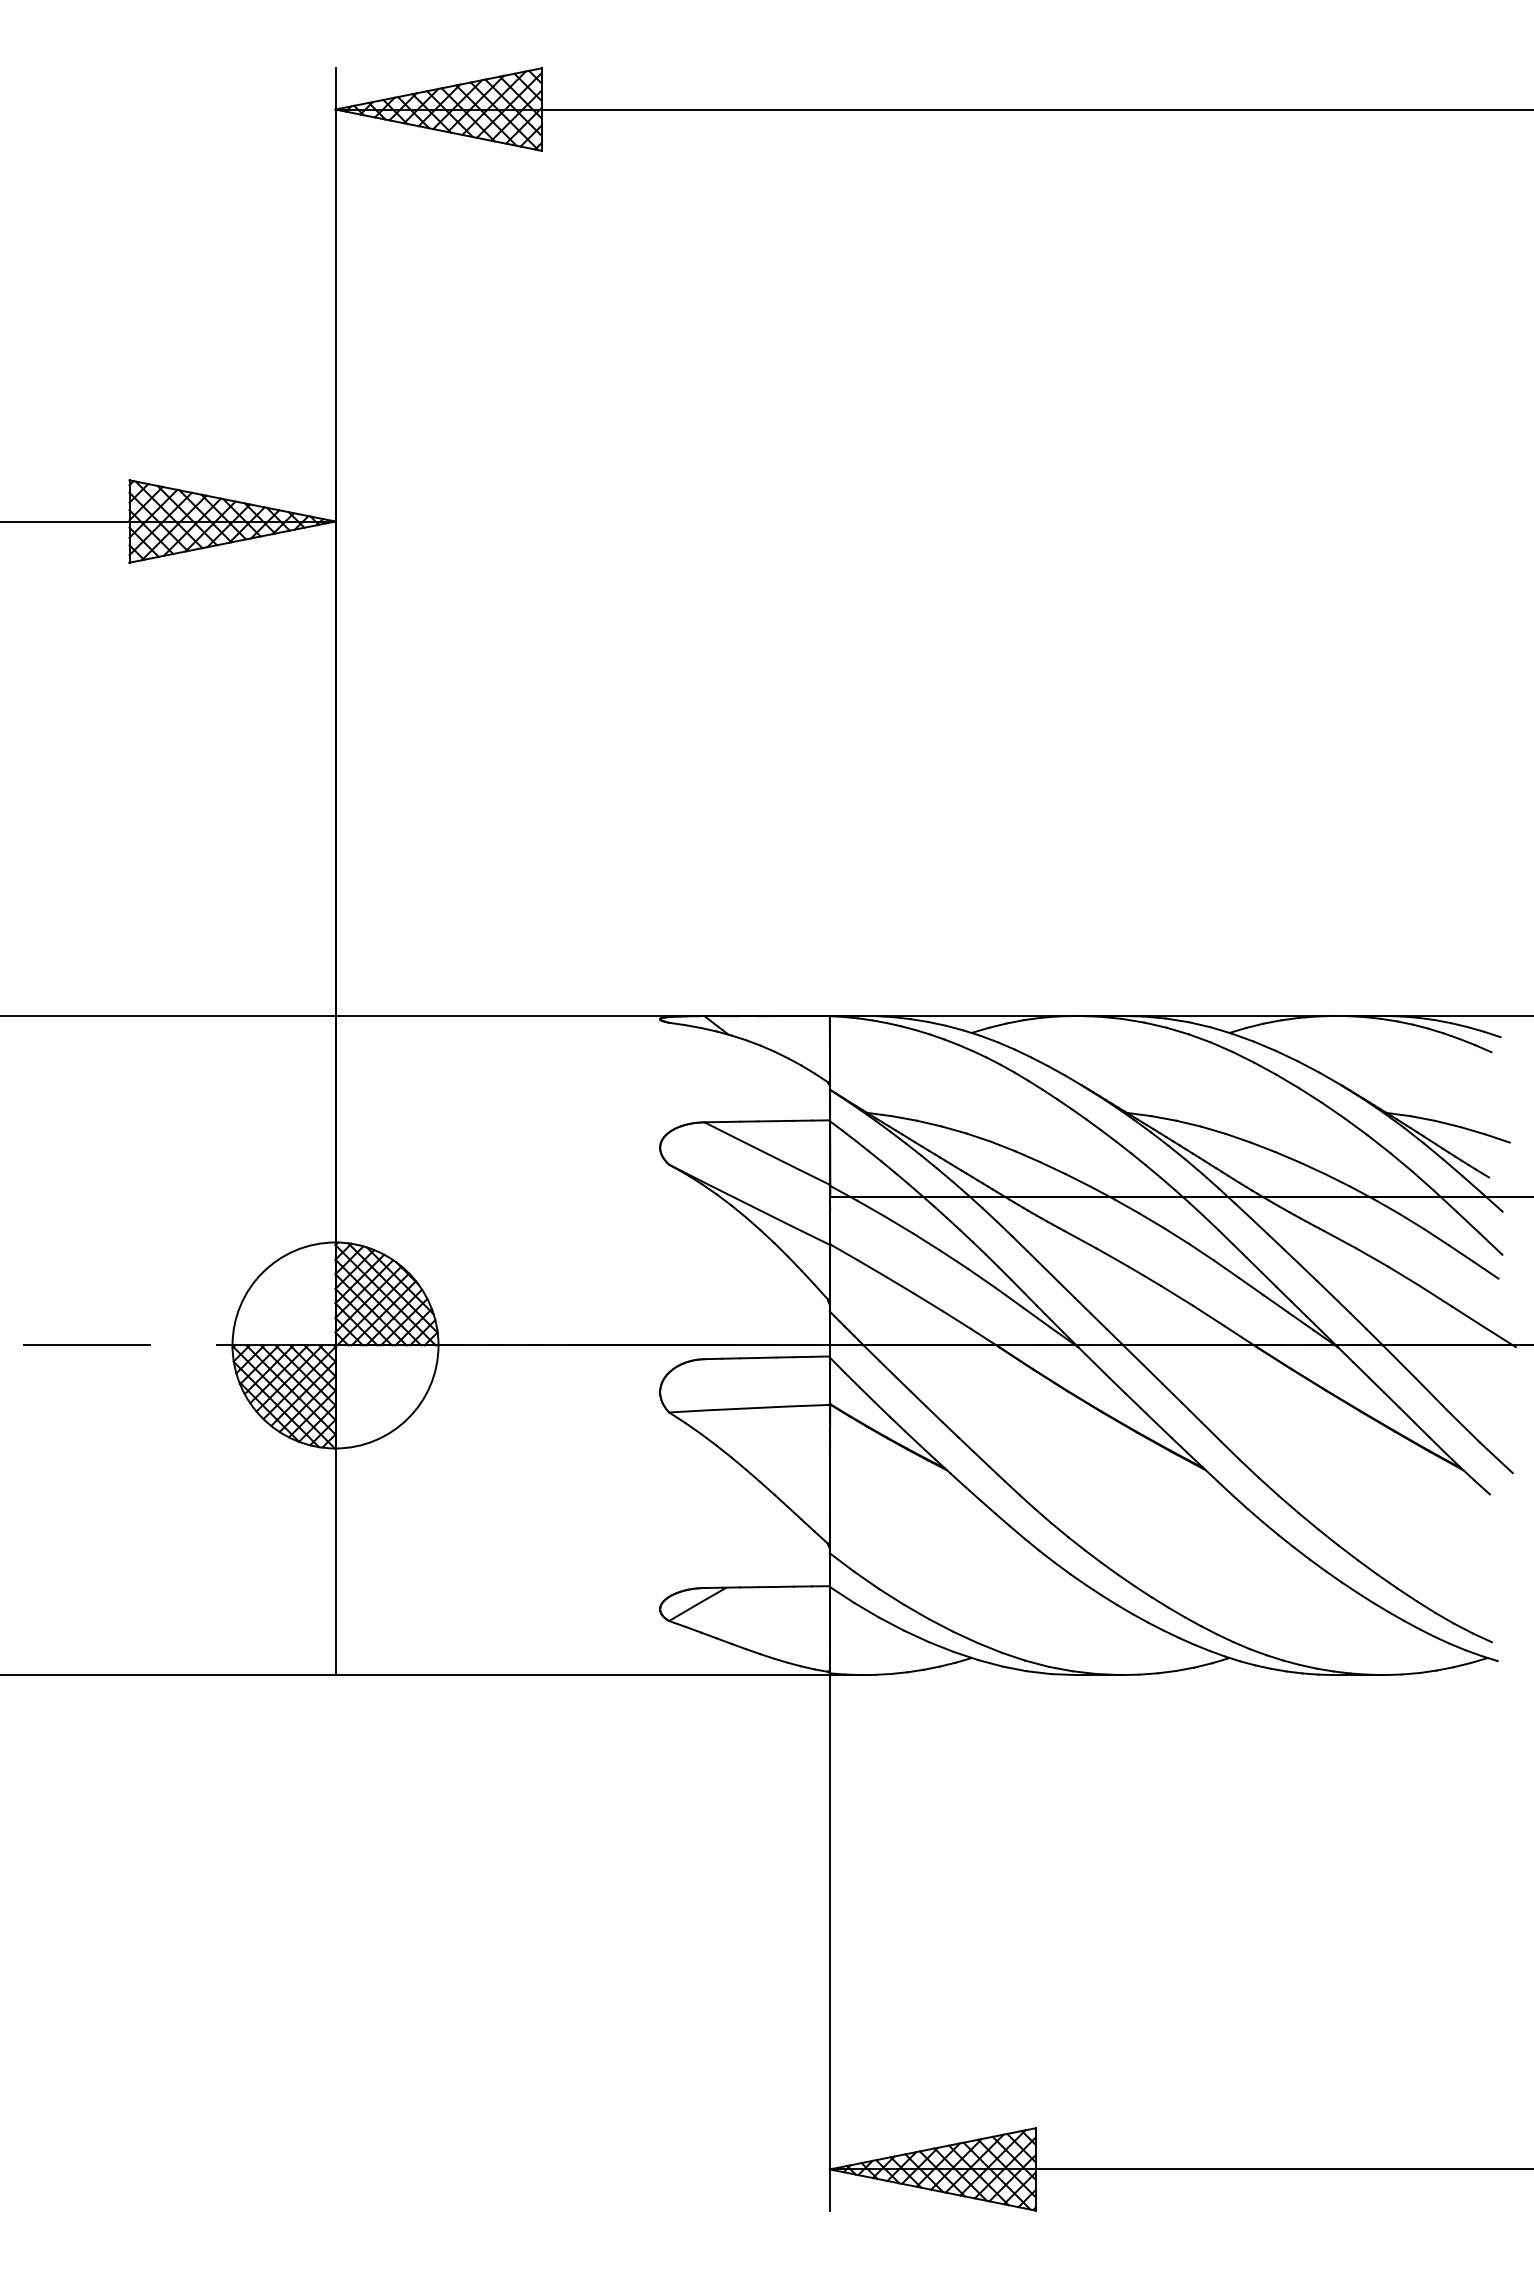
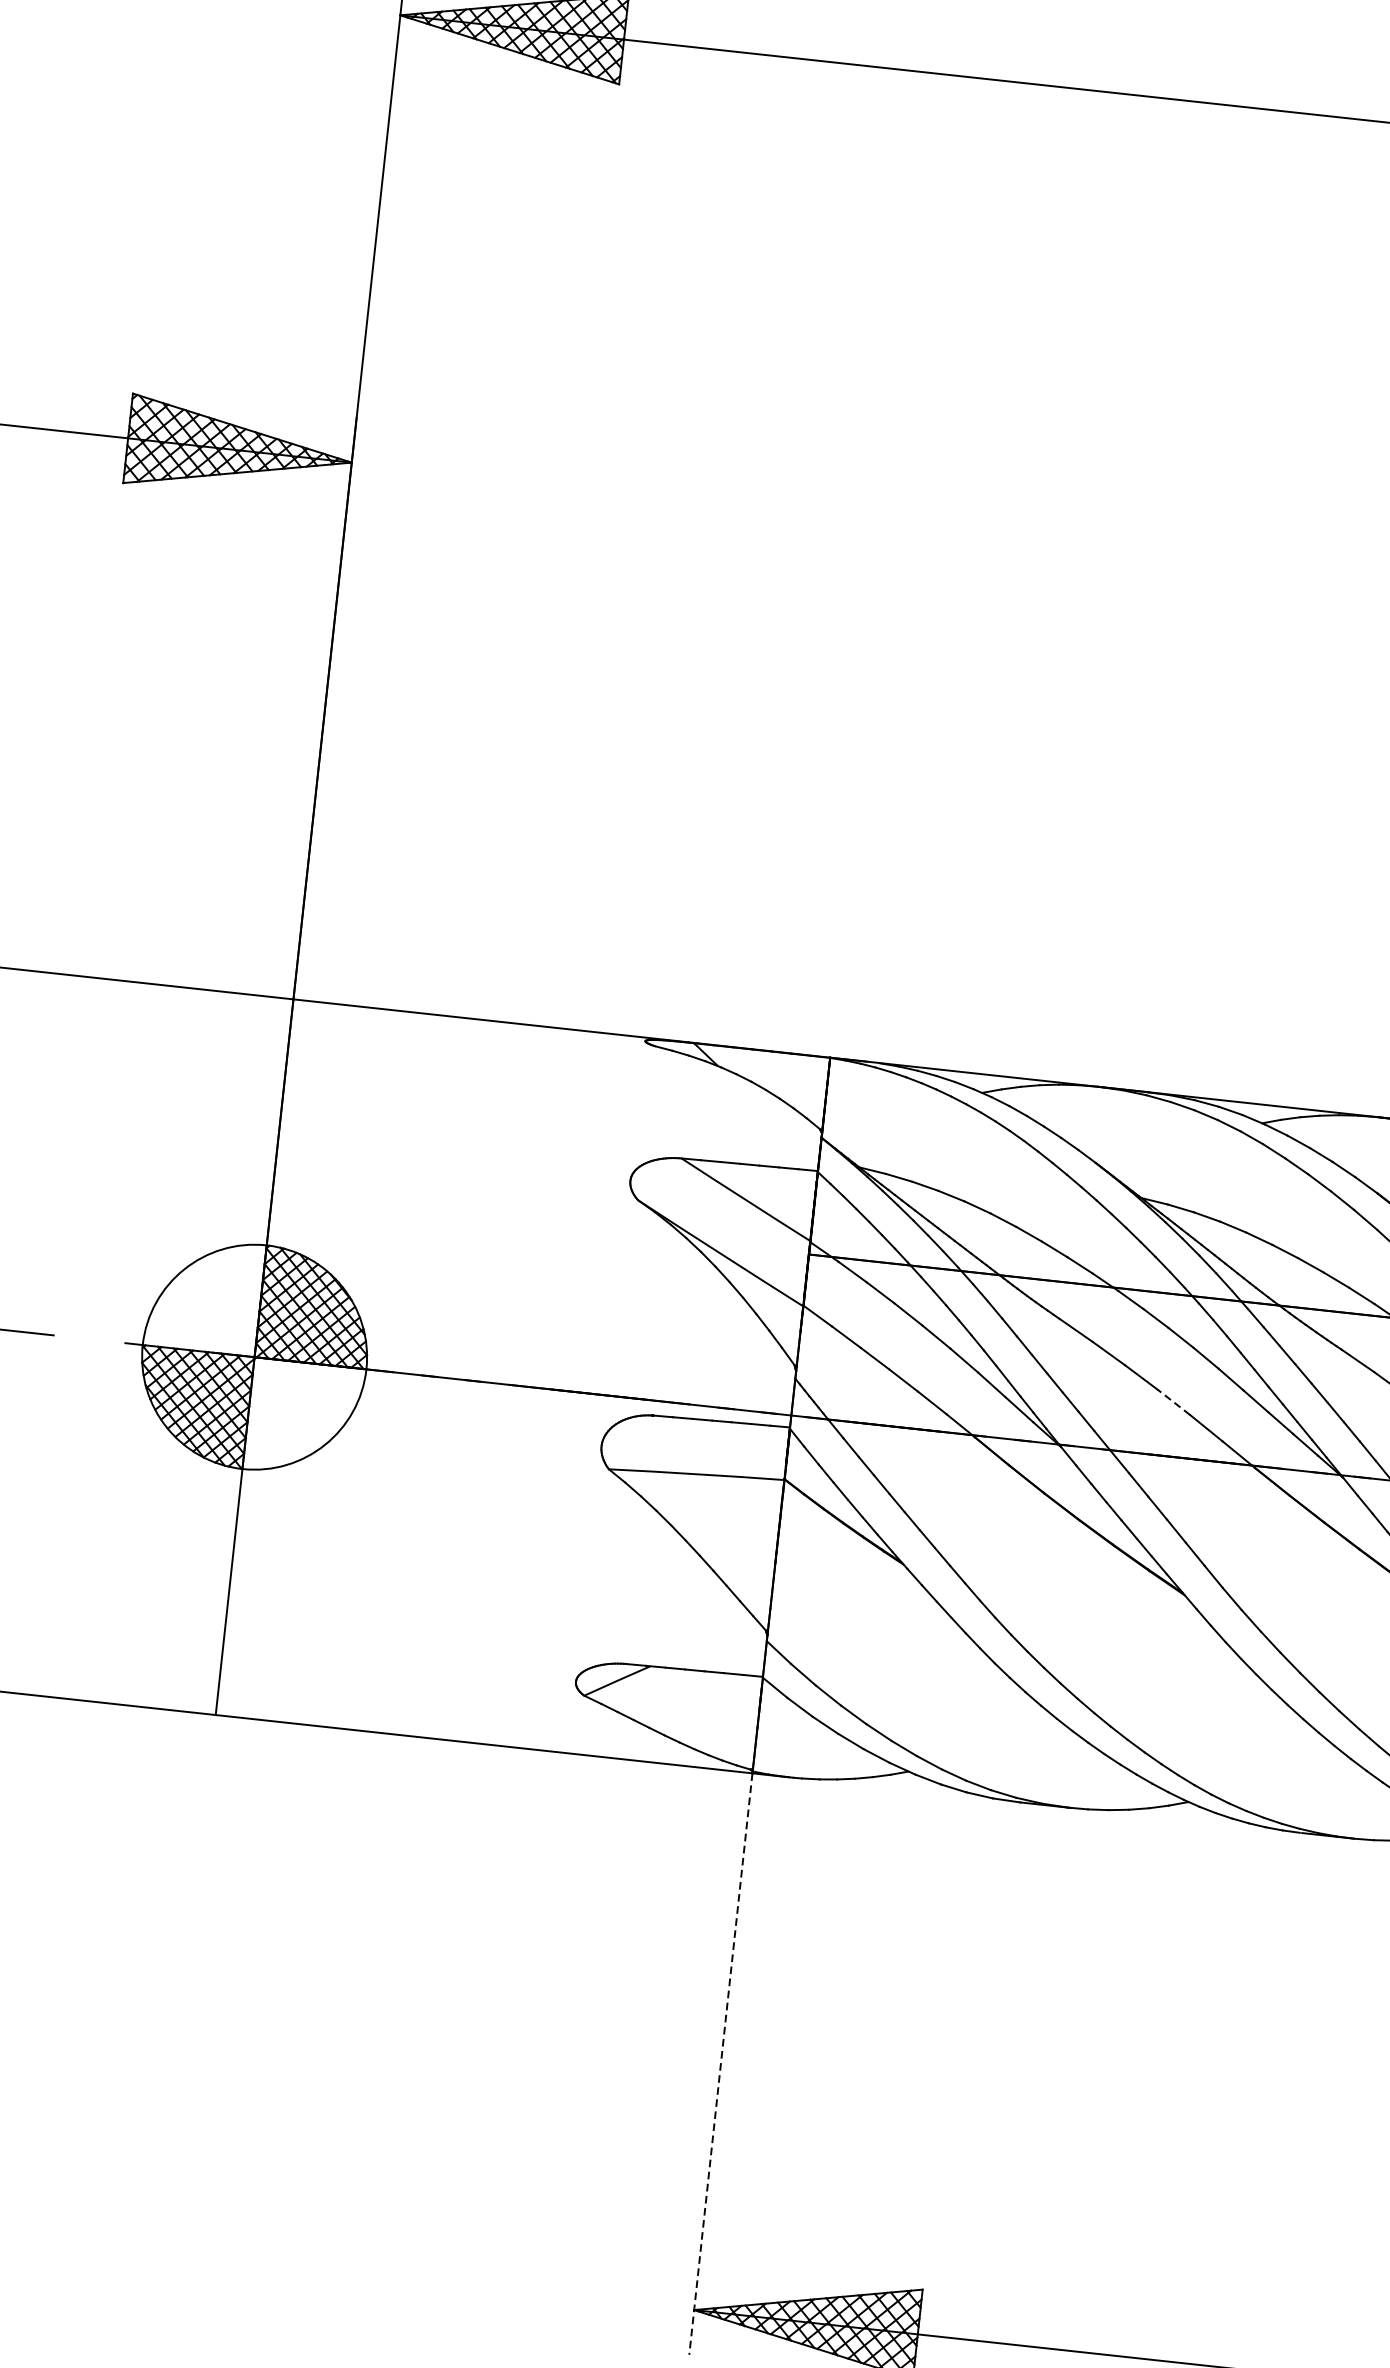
line: (1176, 1295) -> (1173, 1402), solid -> dashed
line: (829, 1942) -> (720, 2063), solid -> dashed

